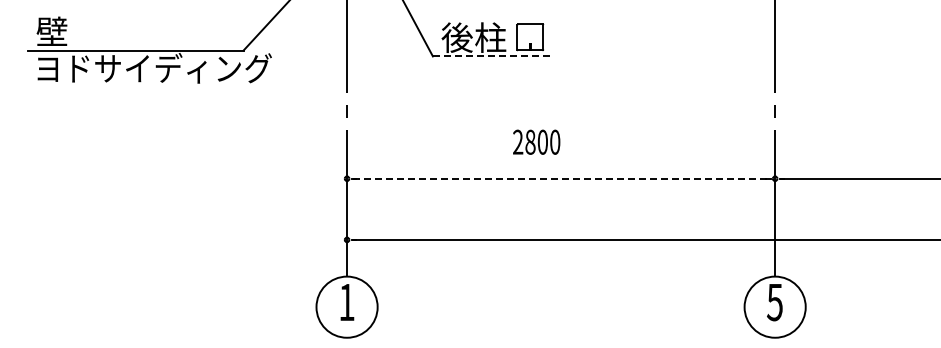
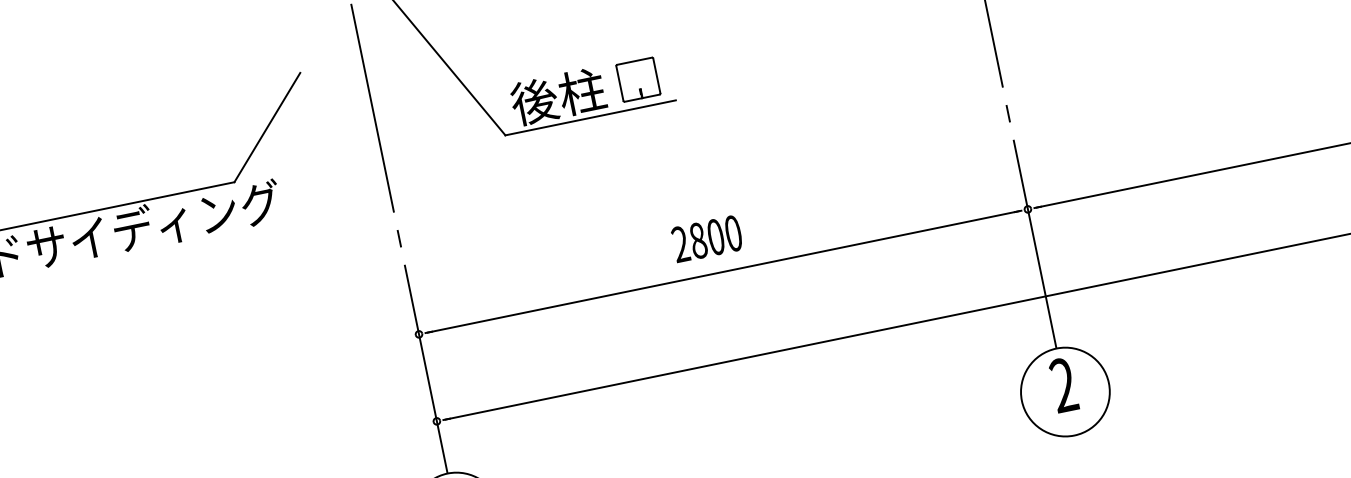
line: (492, 56) -> (590, 118), dashed -> solid
text: (536, 141) -> (706, 237), moved
line: (561, 178) -> (723, 271), dashed -> solid
text: (774, 302) -> (1063, 385), 5 -> 2

